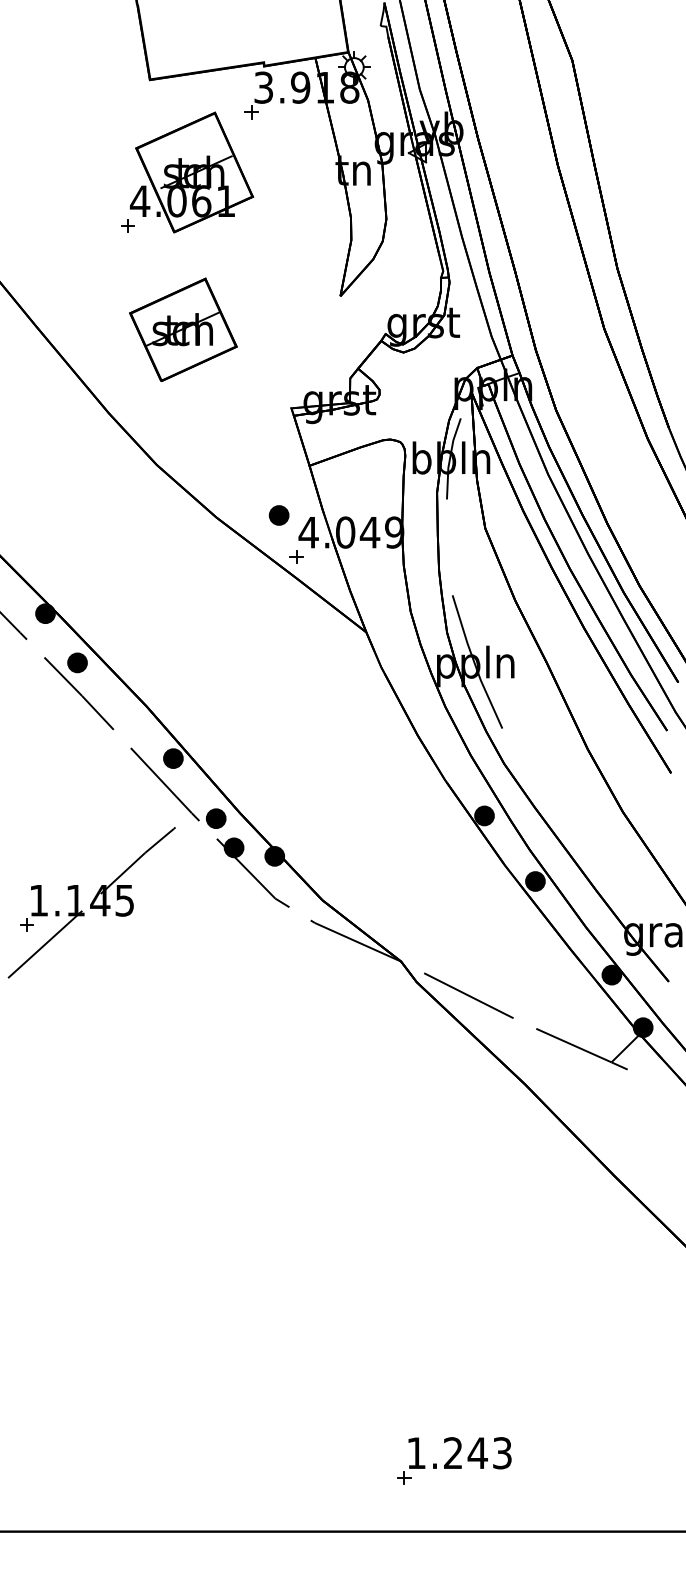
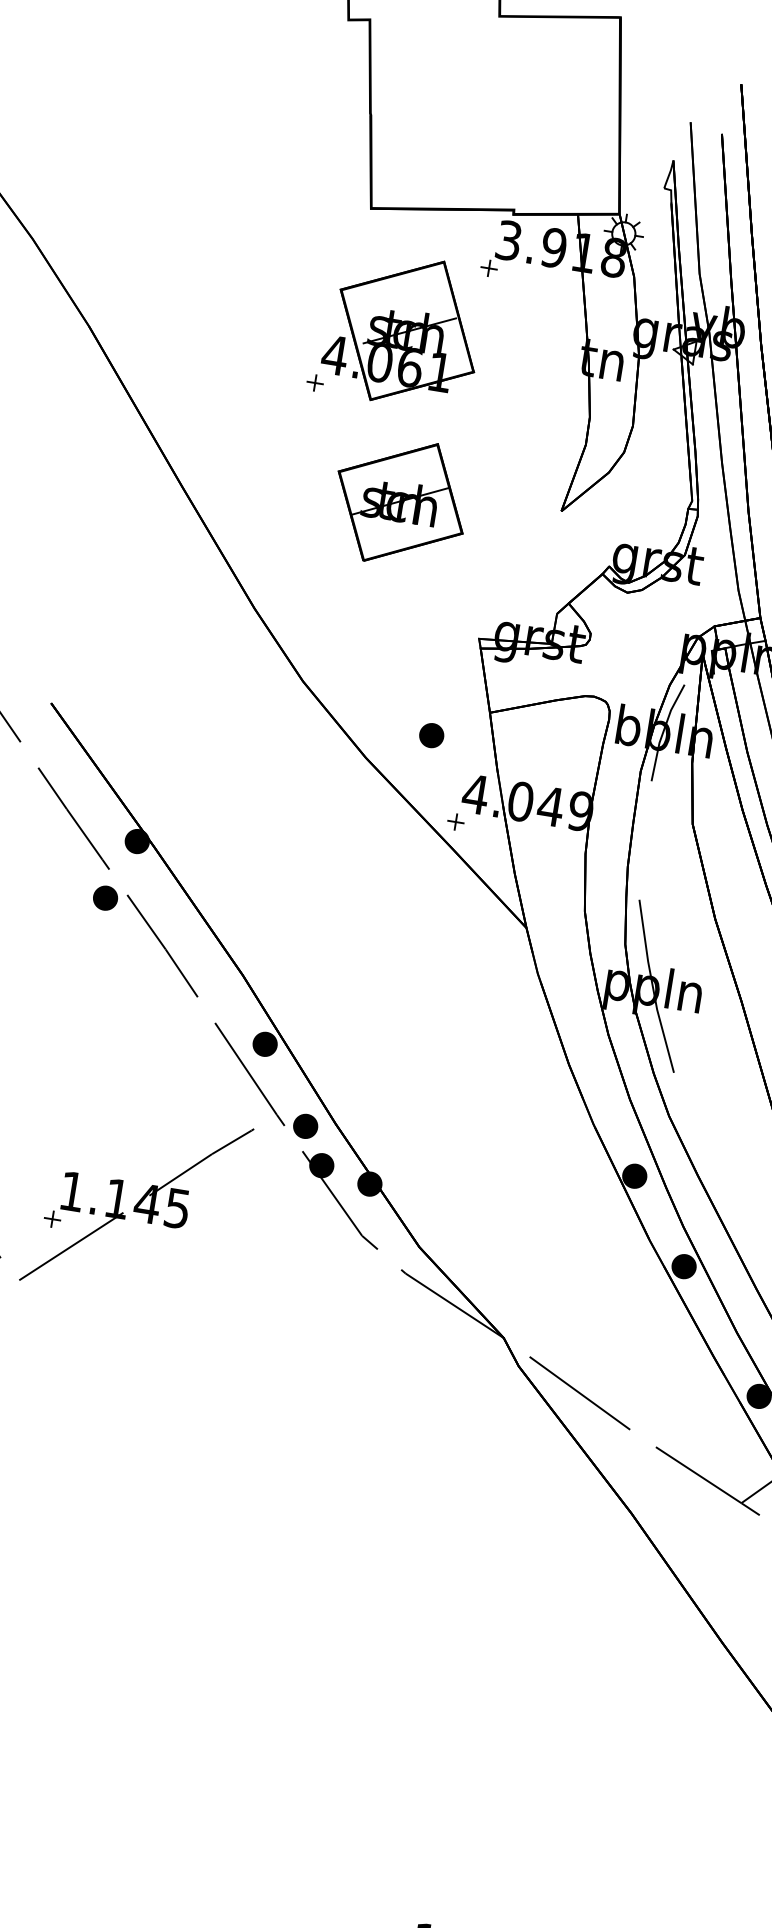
part: (183, 329) -> (400, 501), moved
part: (278, 515) -> (430, 735), moved
part: (77, 662) -> (105, 897), moved

